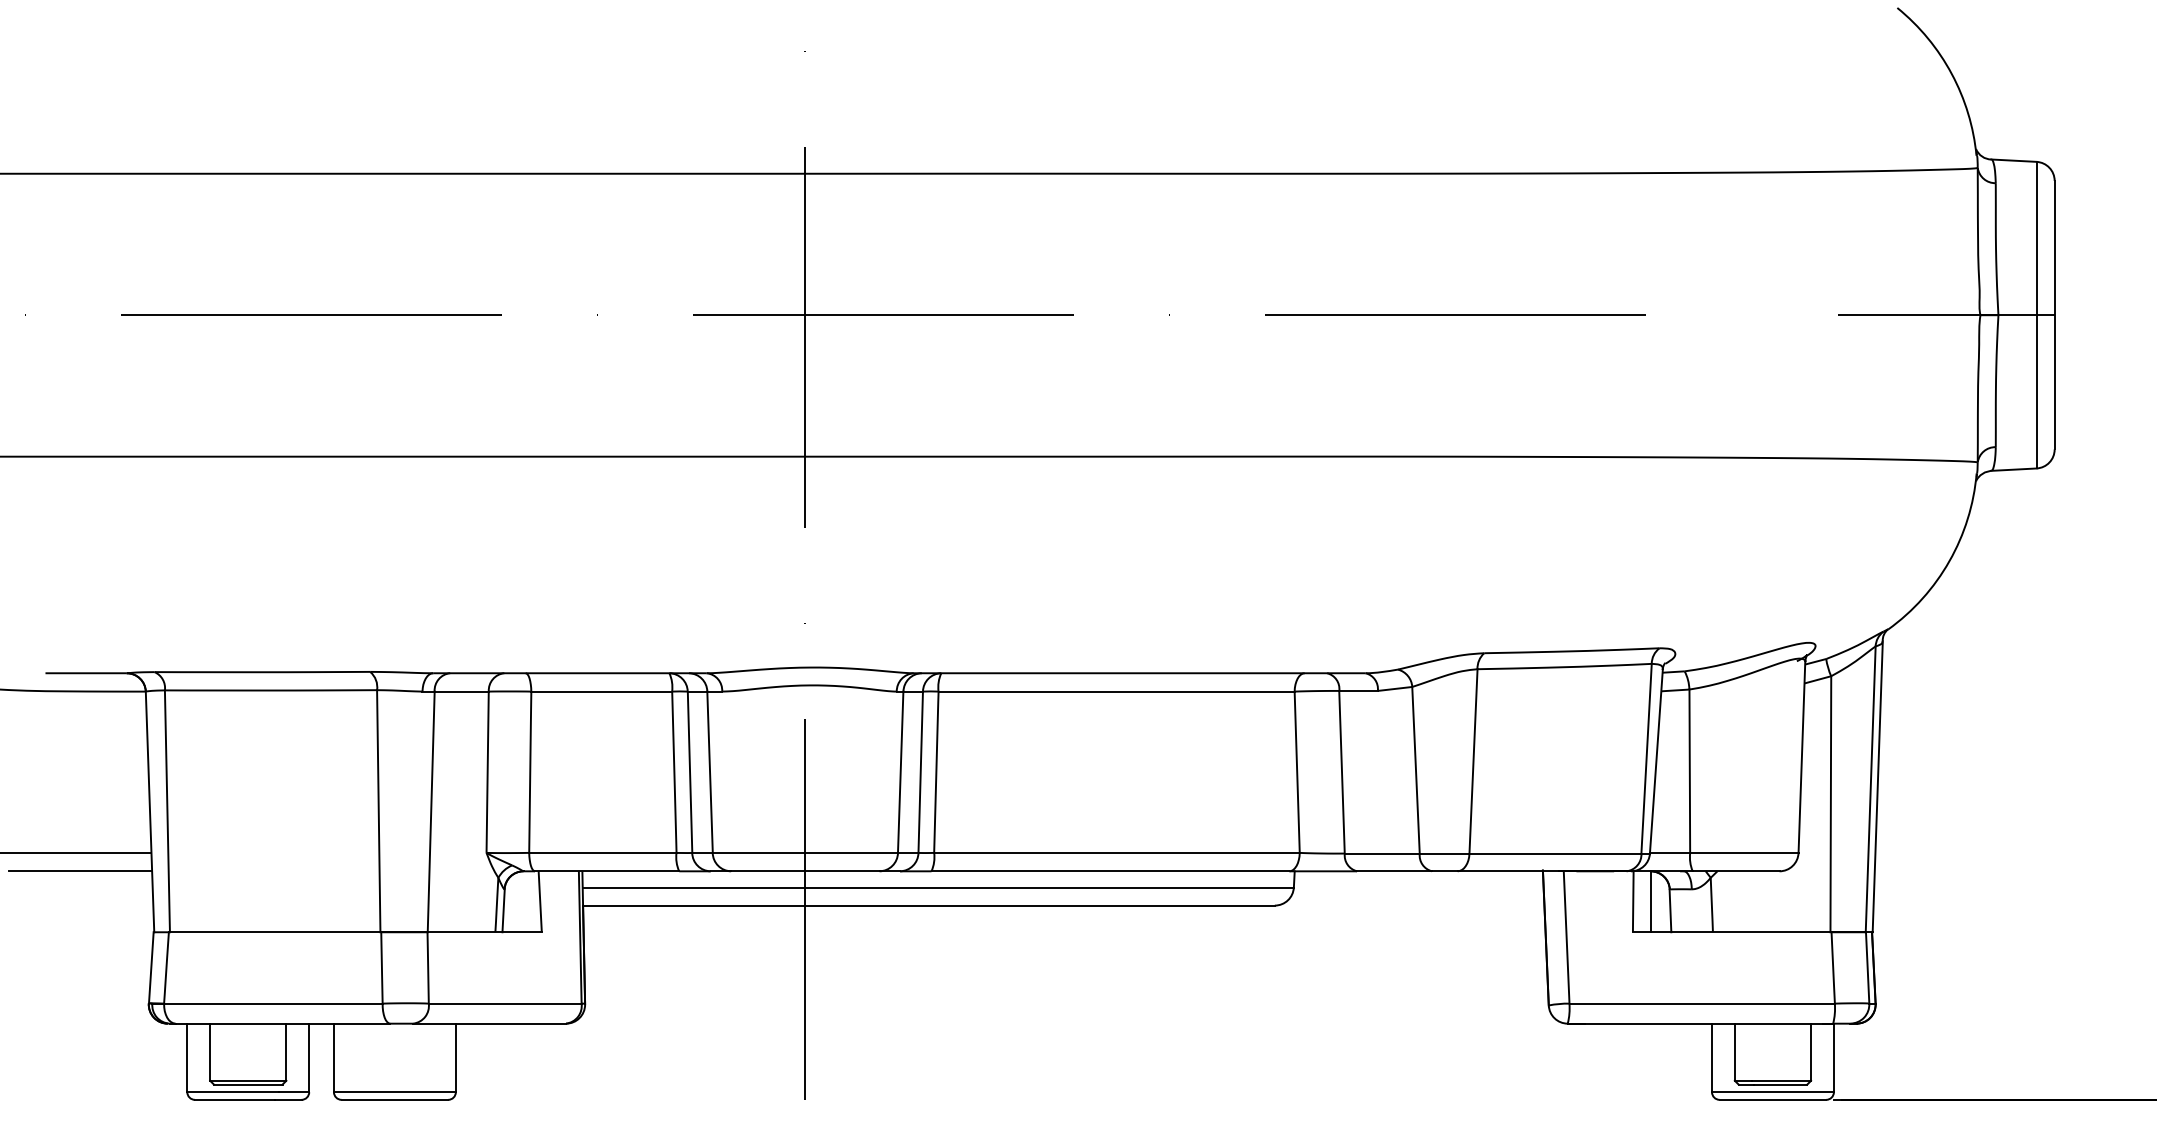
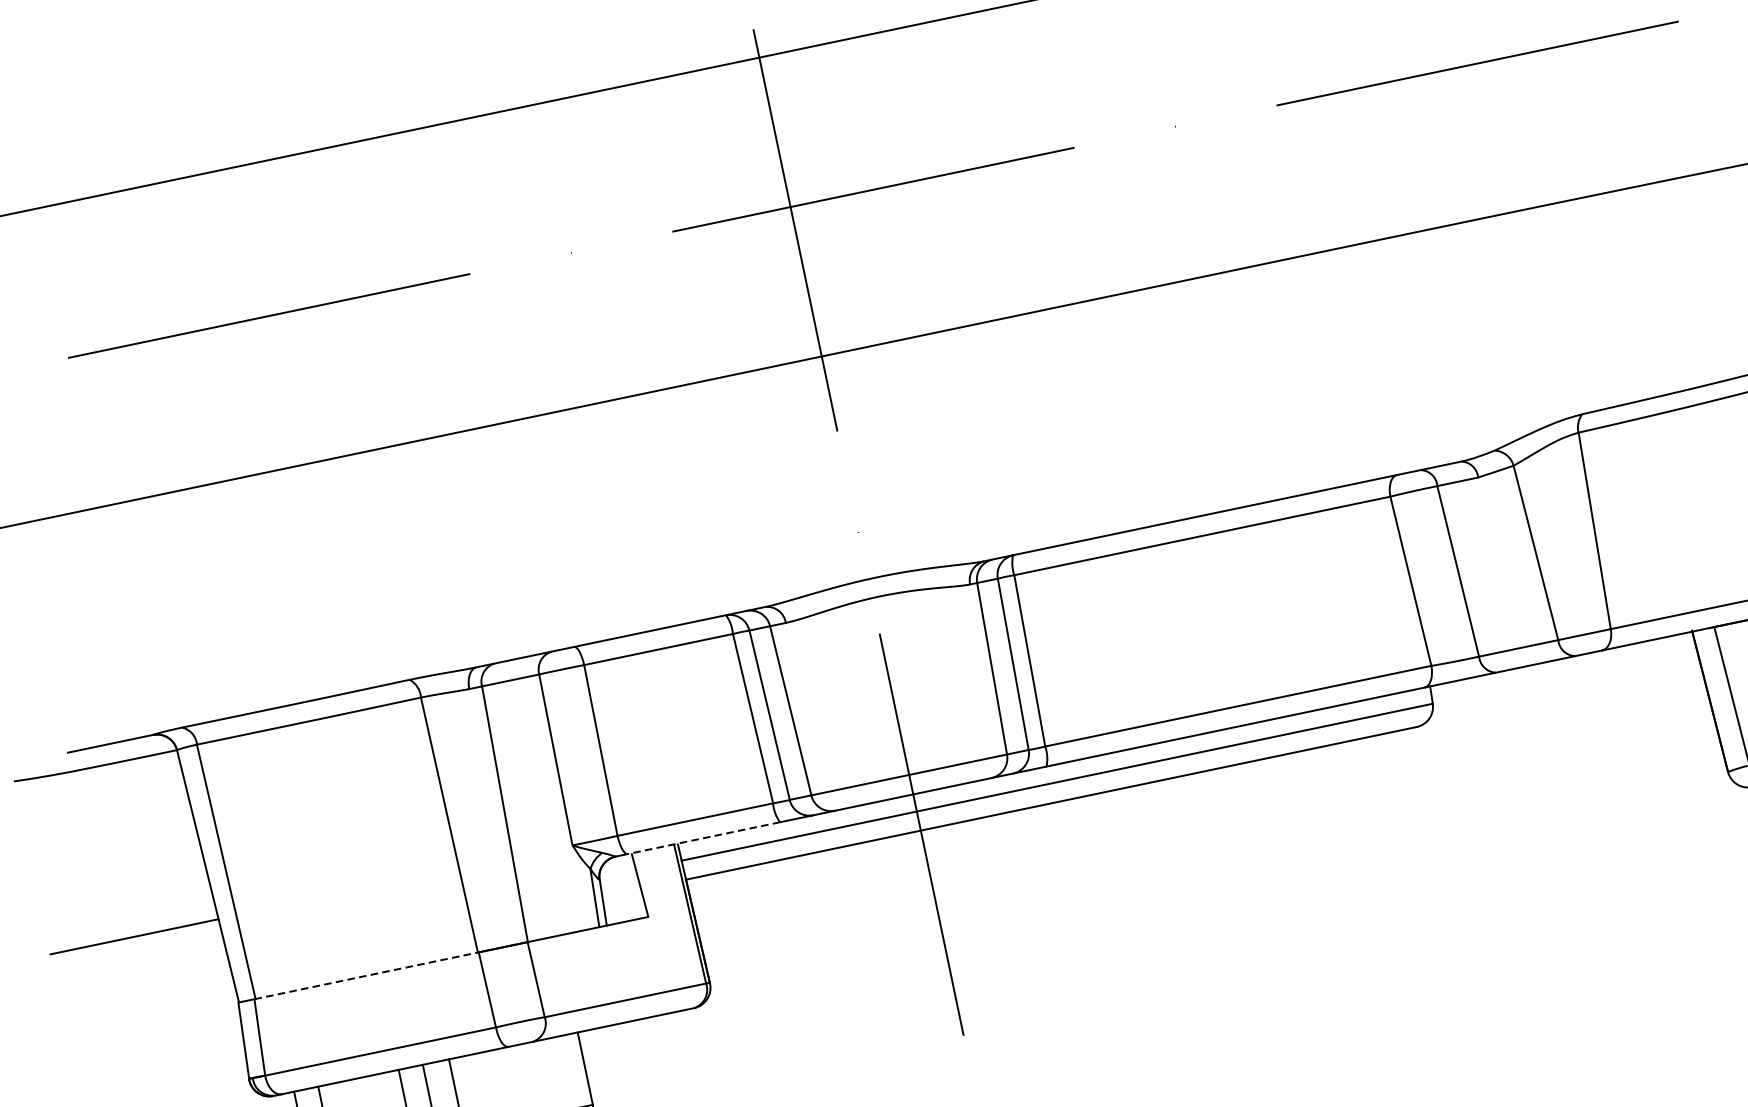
line: (80, 871) -> (147, 954), removed
line: (606, 871) -> (703, 838), solid -> dashed
line: (275, 932) -> (367, 975), solid -> dashed

